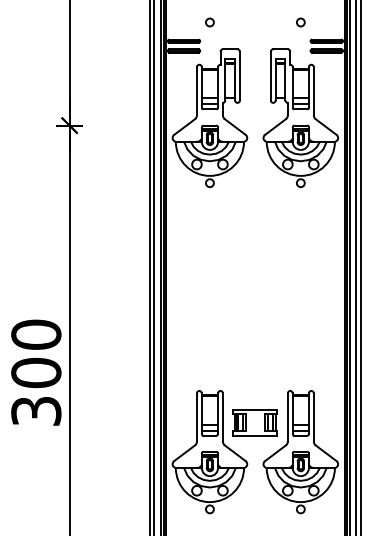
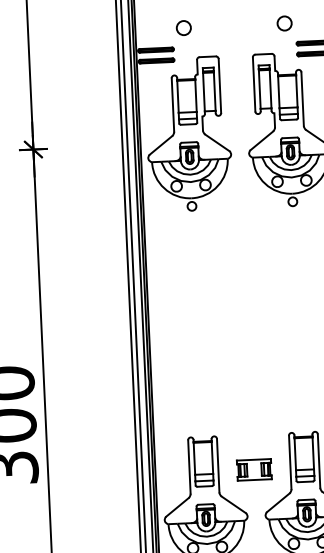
circle: (209, 22) -> (183, 28), size x1.6
circle: (300, 22) -> (284, 23), size x1.6
part: (254, 422) -> (253, 469), size x0.7

